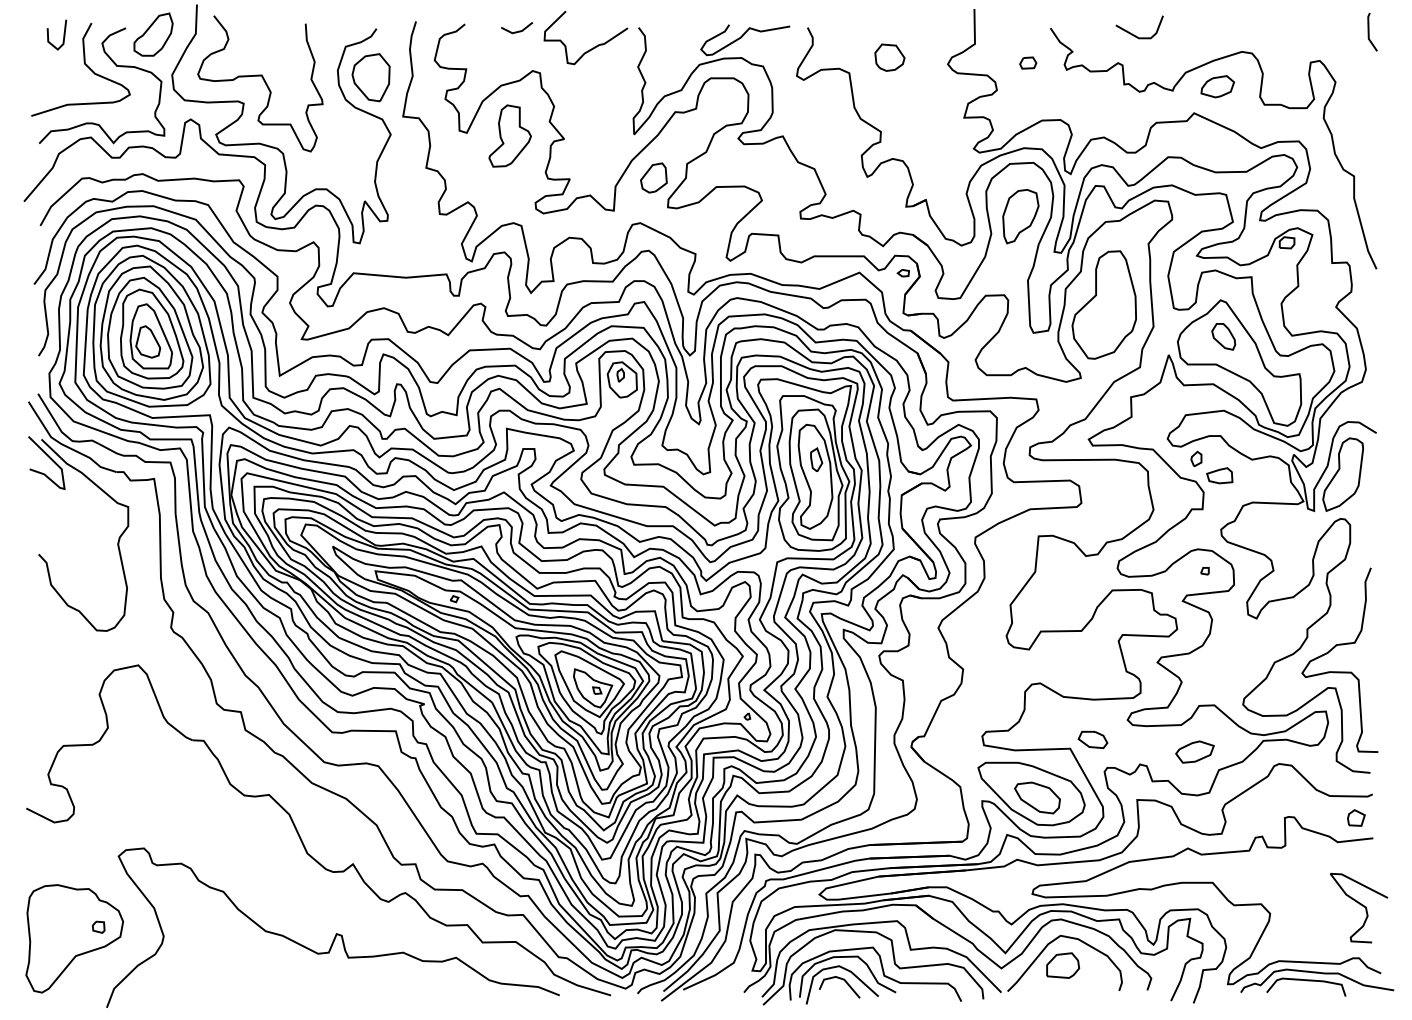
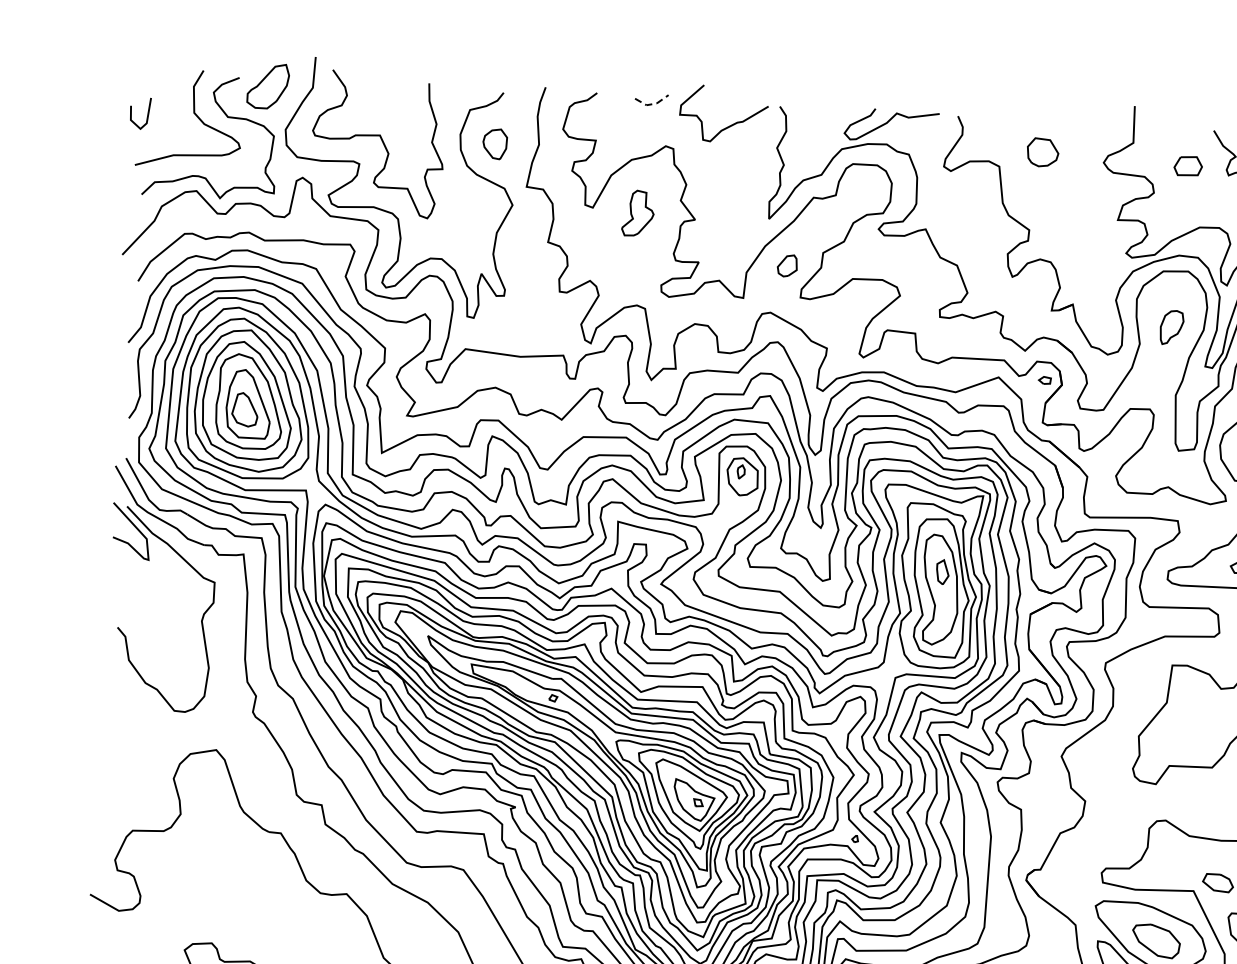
line: (518, 31) -> (653, 103), solid -> dashed
line: (63, 34) -> (147, 113), moved
part: (1028, 62) -> (1188, 165), size x1.6
part: (370, 77) -> (494, 143), size x0.6
part: (509, 135) -> (637, 212), size x0.7
part: (653, 177) -> (787, 265), size x0.7
part: (1020, 216) -> (1171, 327), size x0.6

